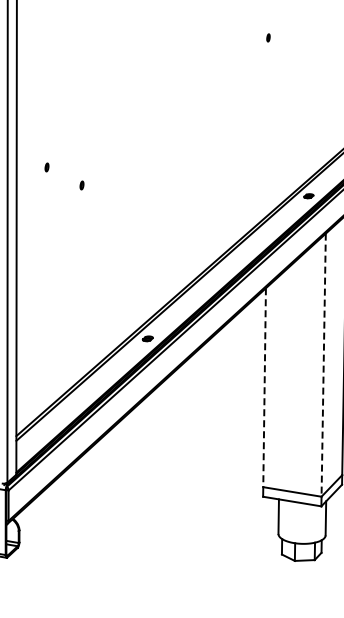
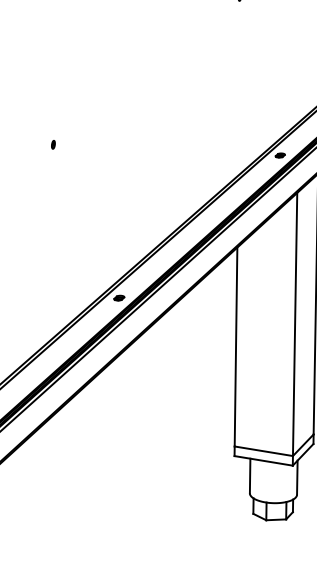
part: (46, 167) -> (17, 126), removed
line: (323, 365) -> (294, 324), dashed -> solid
line: (264, 388) -> (235, 347), dashed -> solid

